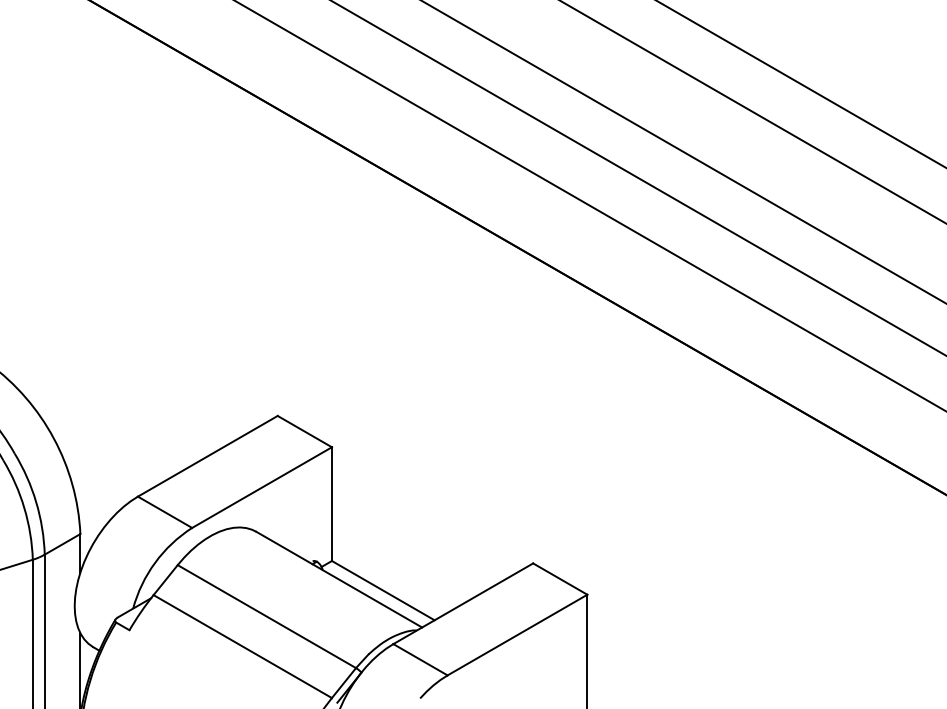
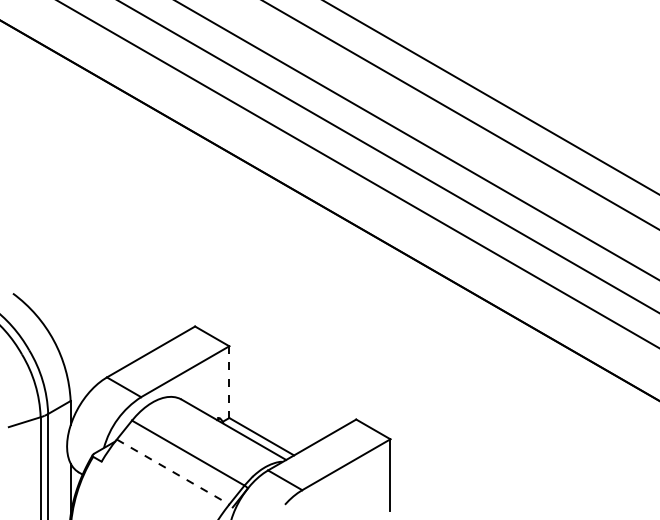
line: (332, 504) -> (229, 382), solid -> dashed
line: (243, 647) -> (173, 472), solid -> dashed

